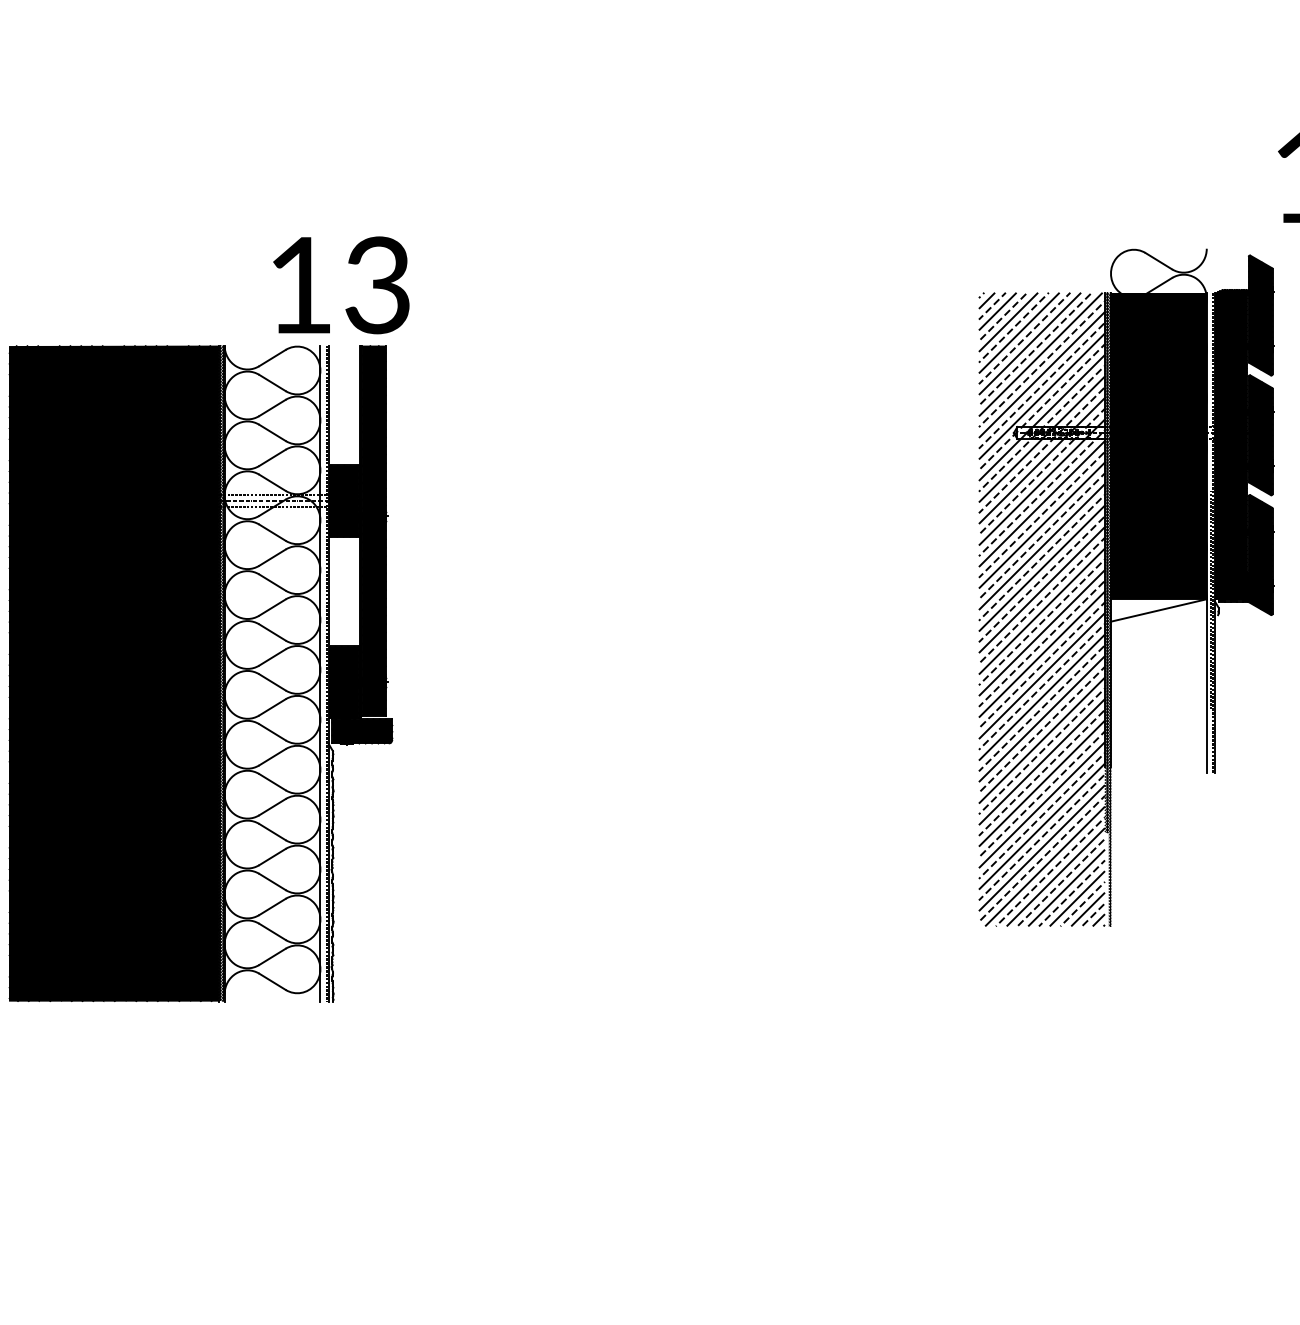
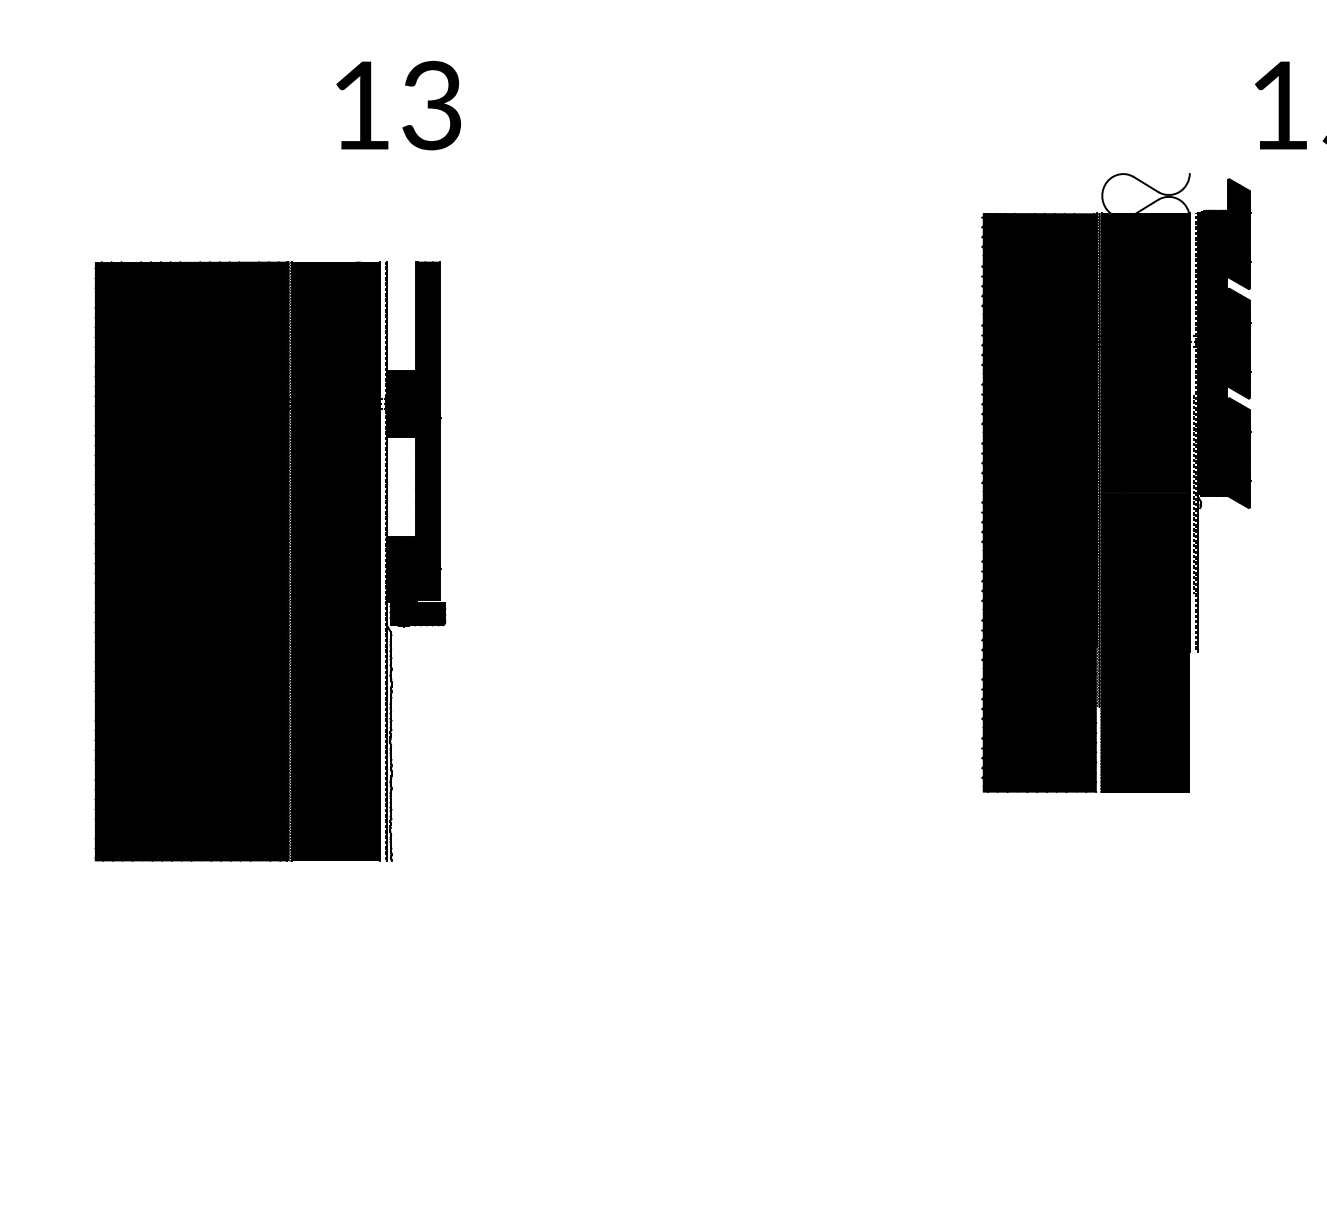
text: (341, 285) -> (398, 105), moved
fill: (1042, 609) -> (1039, 502), added
fill: (272, 673) -> (335, 561), added
fill: (1158, 762) -> (1145, 642), added

